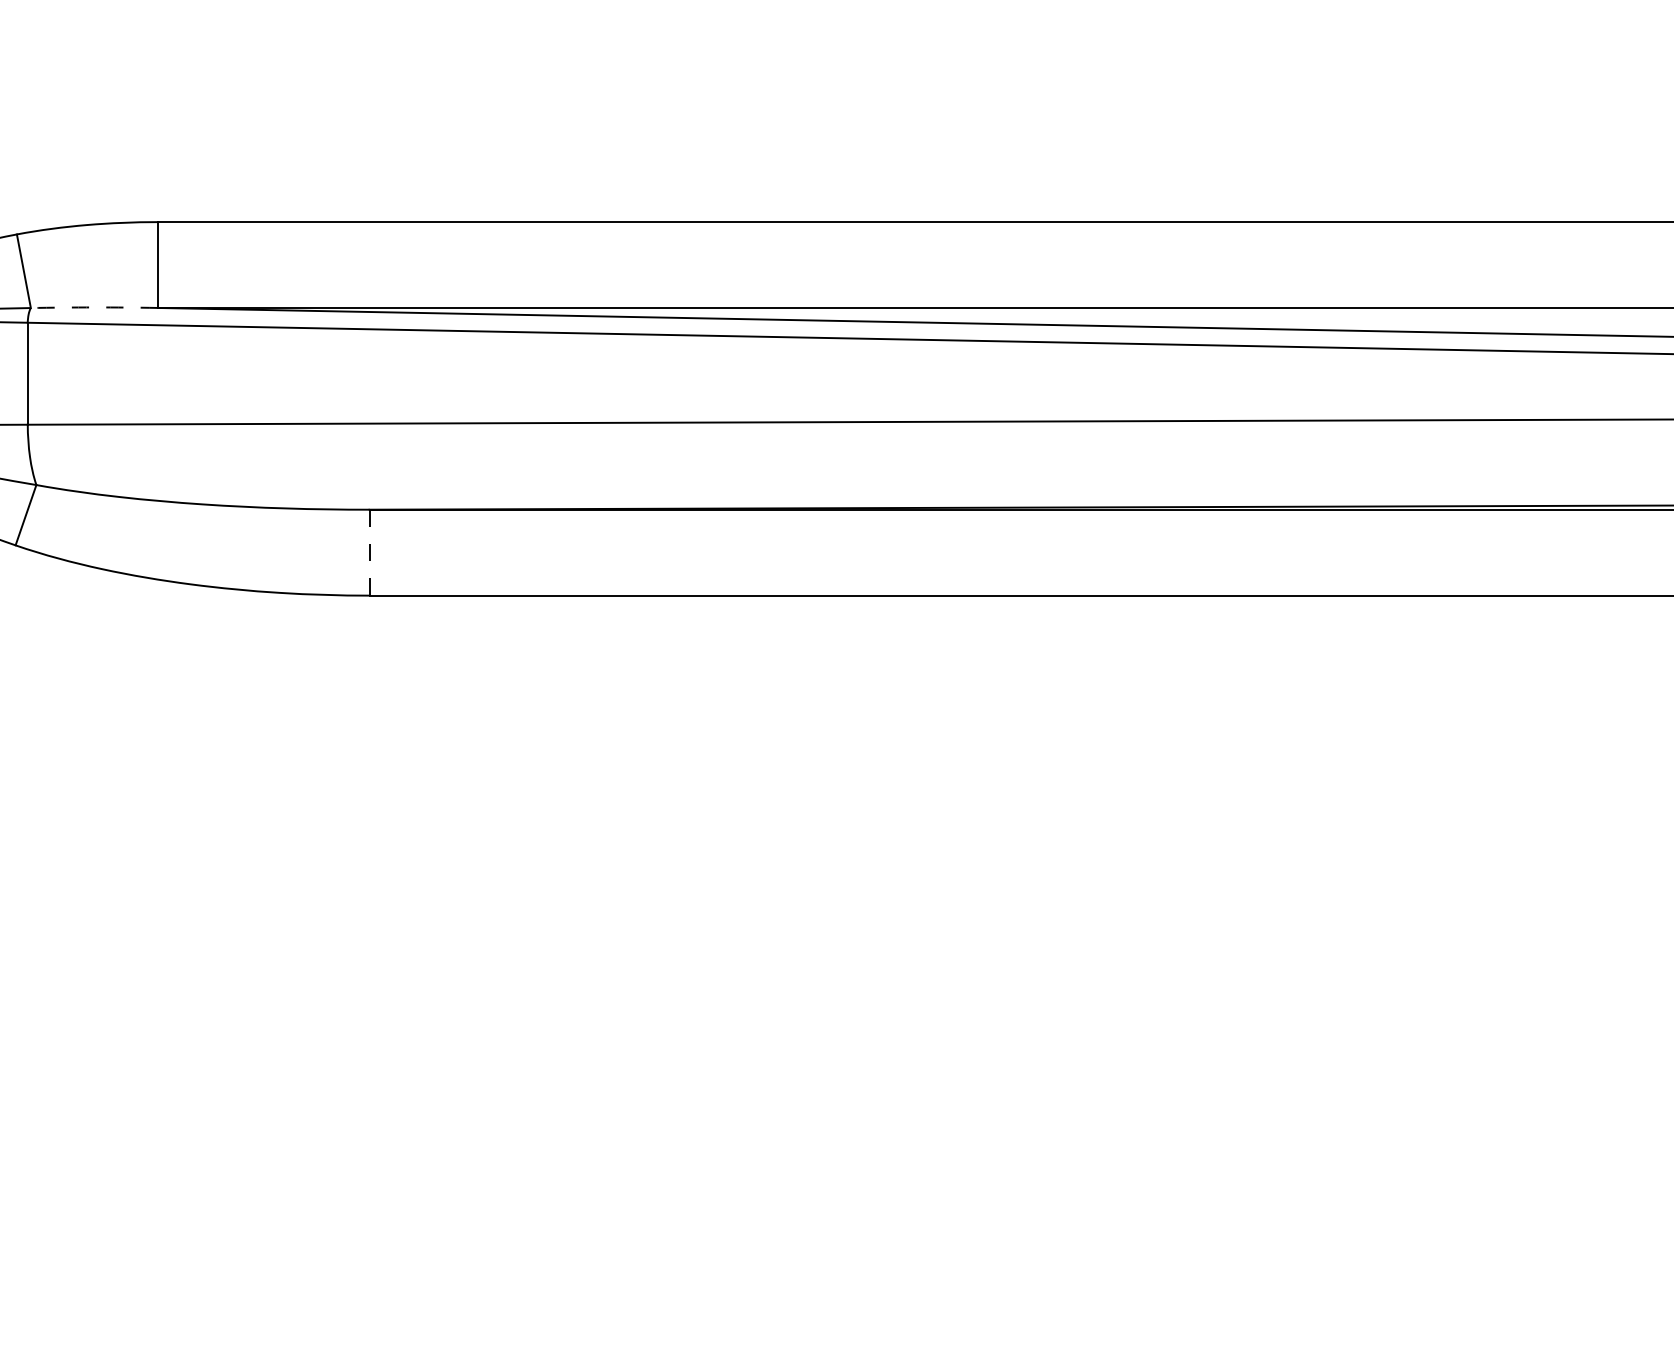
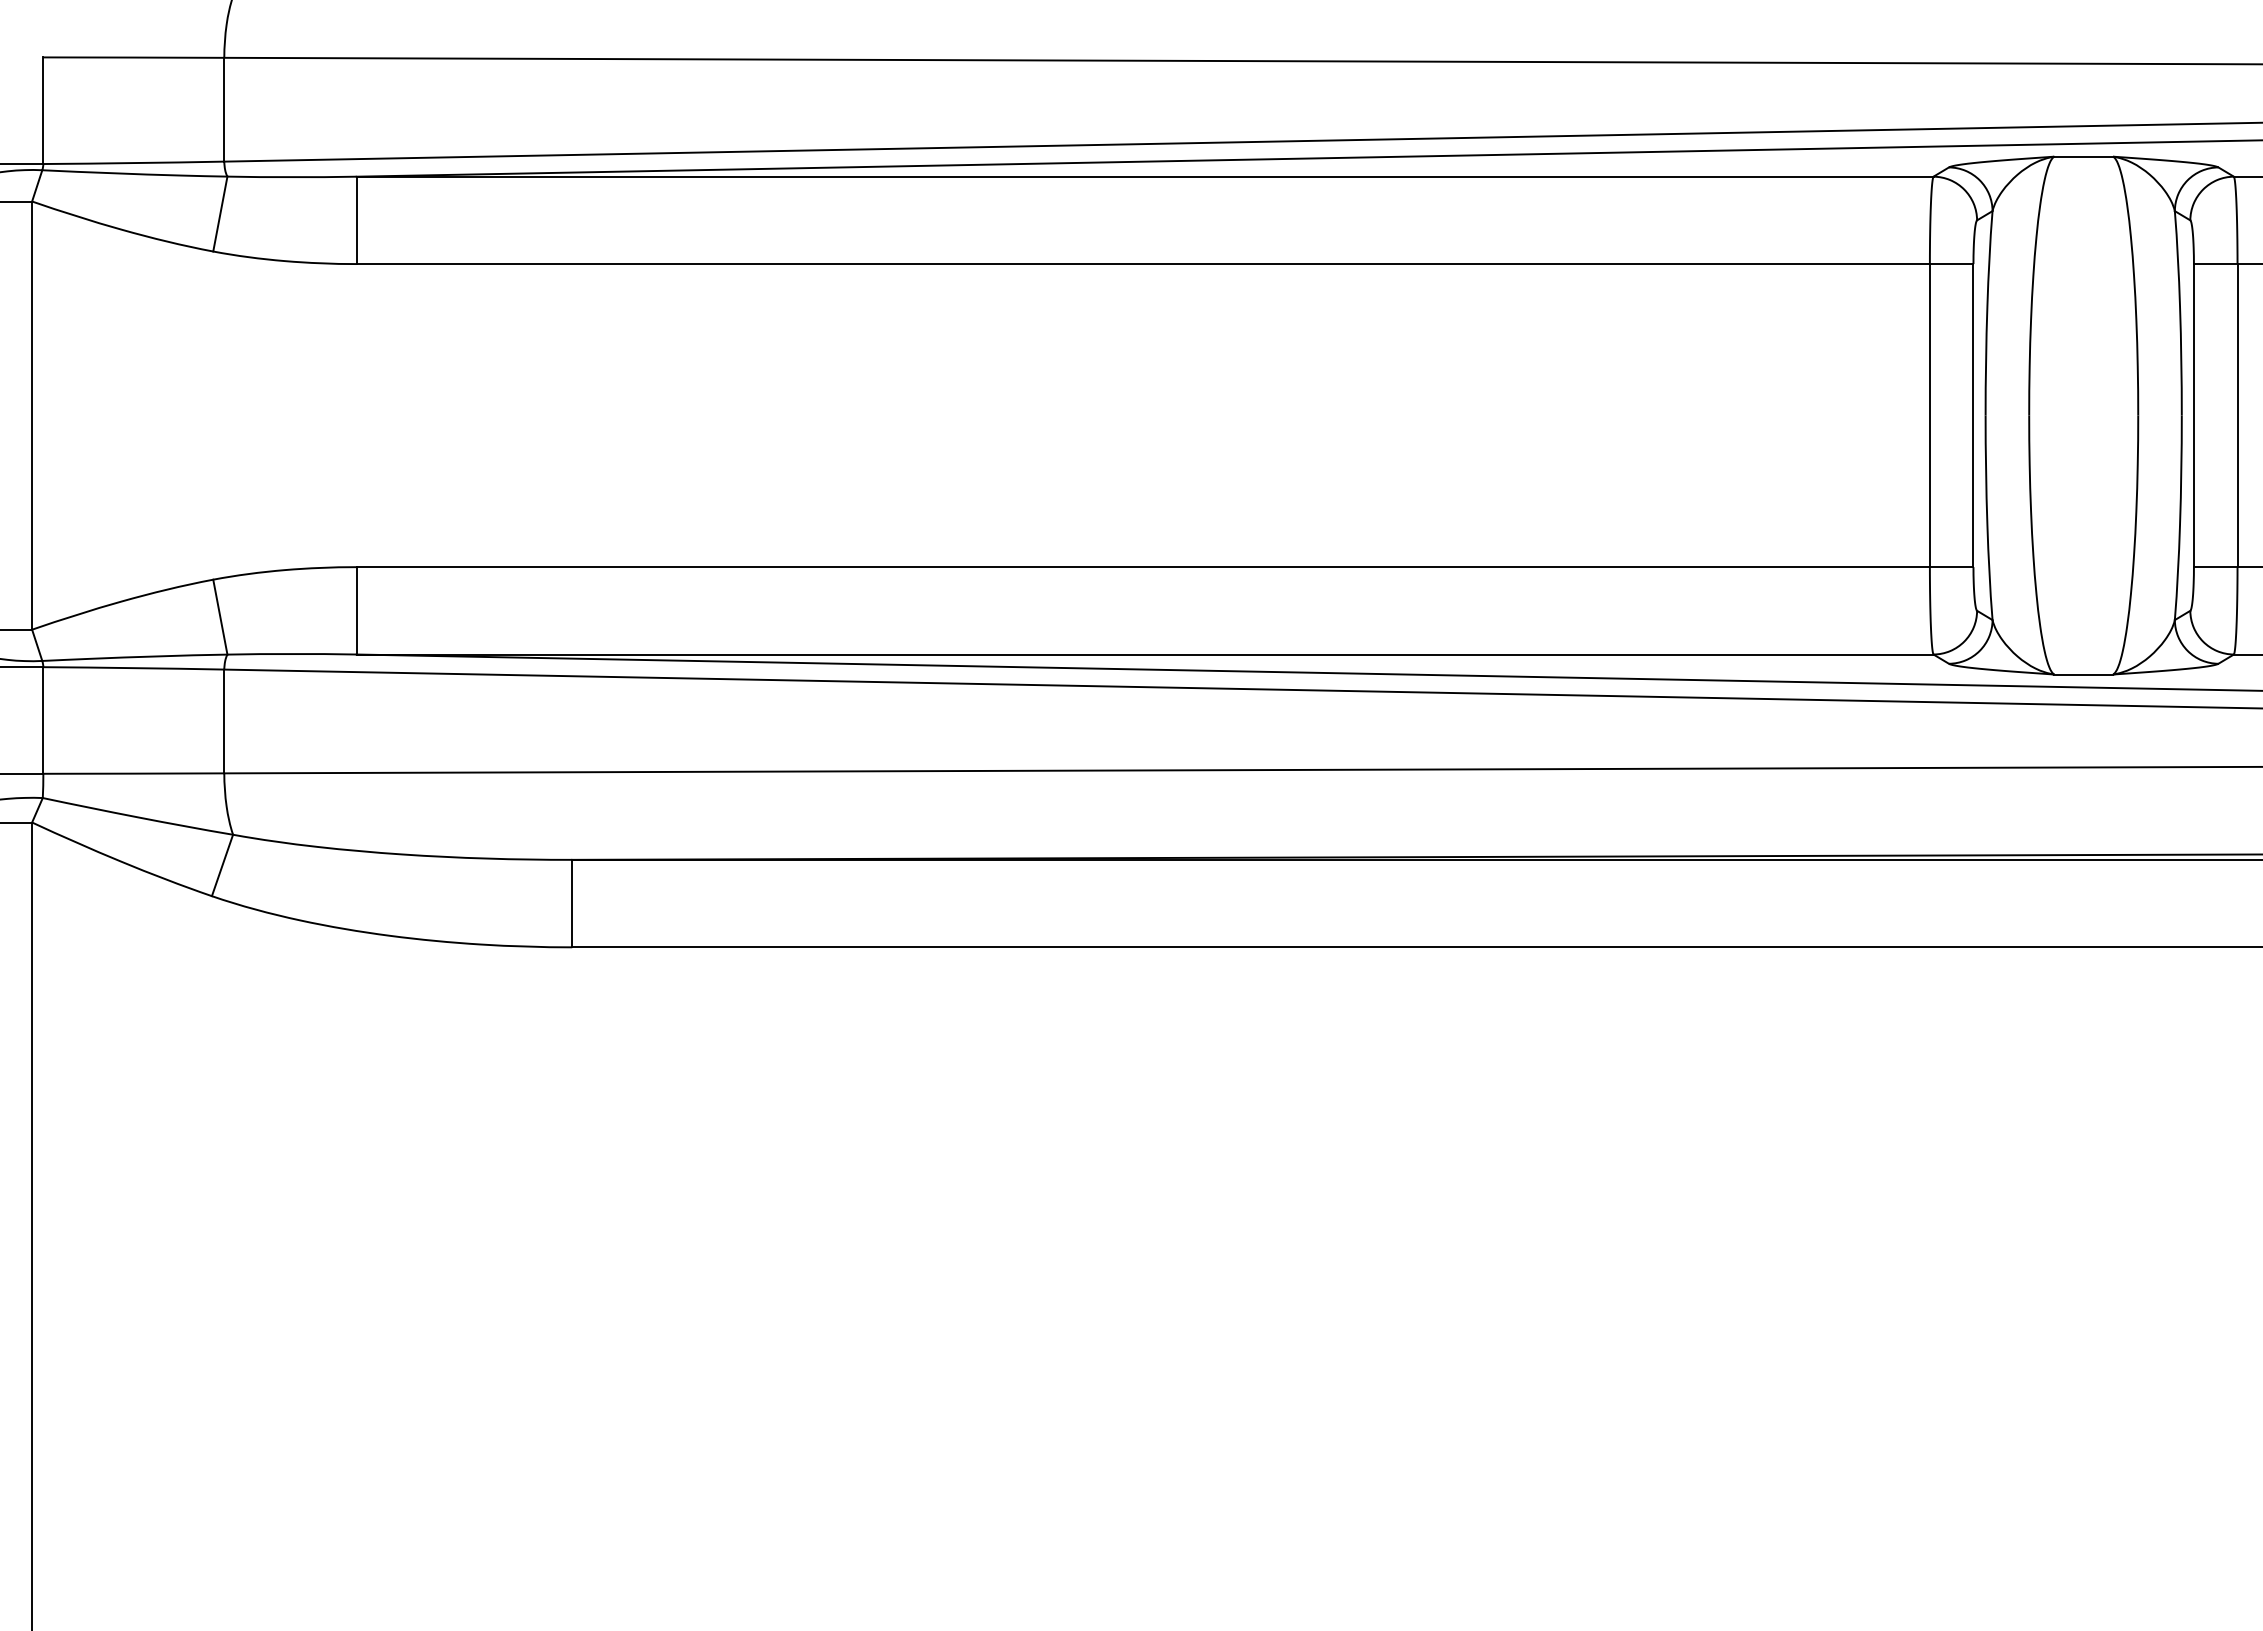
arc: (94, 307) -> (292, 654), dashed -> solid
line: (369, 552) -> (572, 903), dashed -> solid

